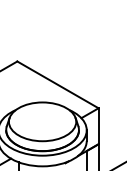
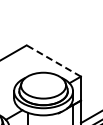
line: (57, 84) -> (53, 60), solid -> dashed

